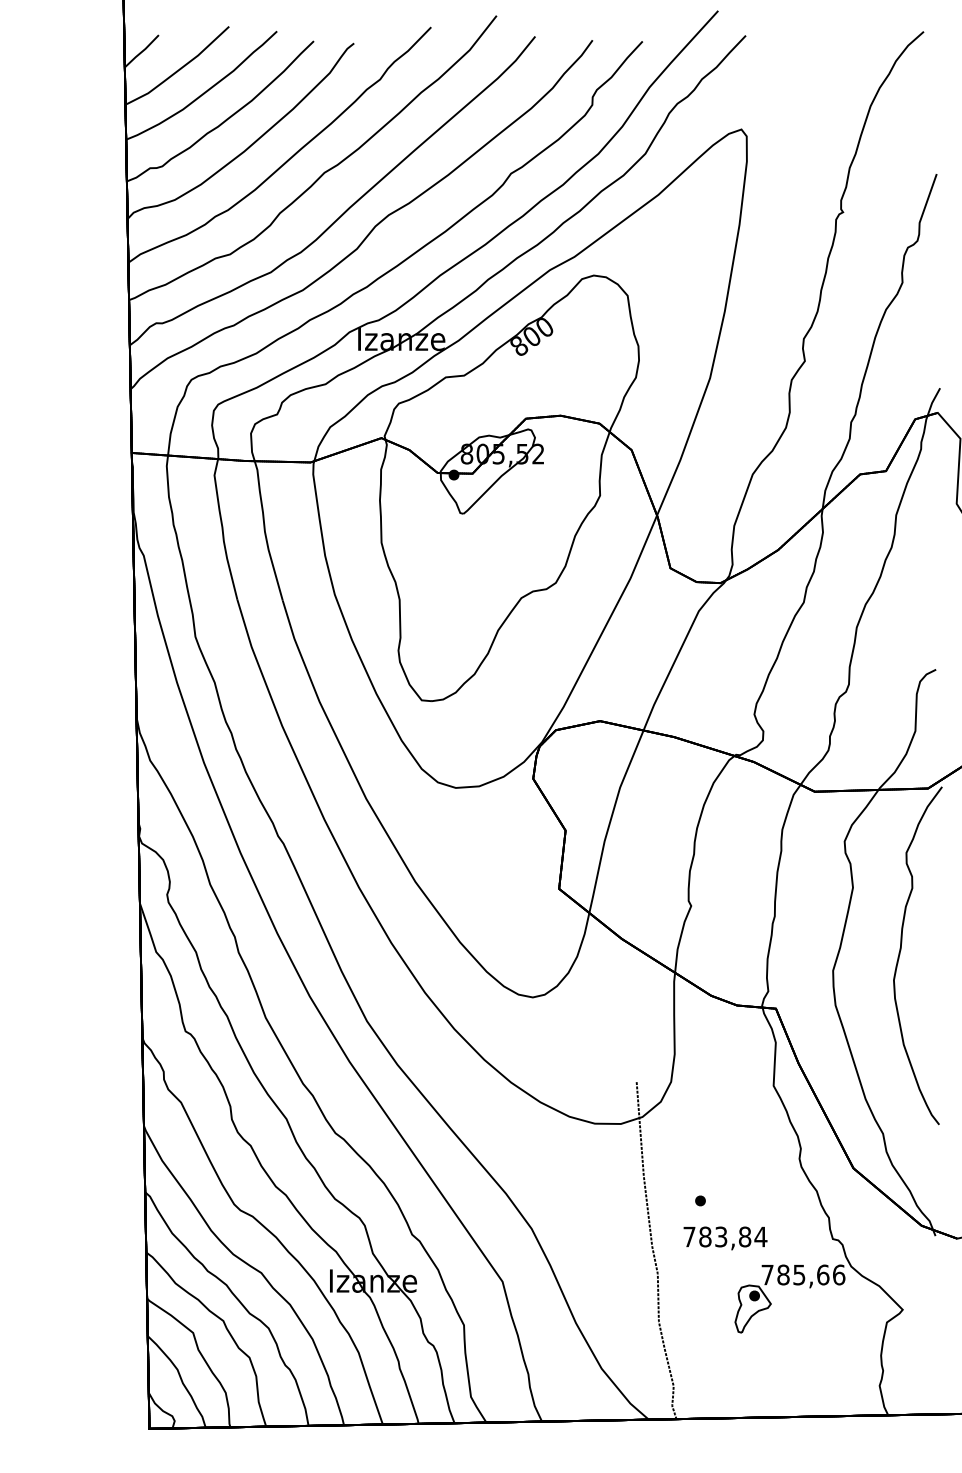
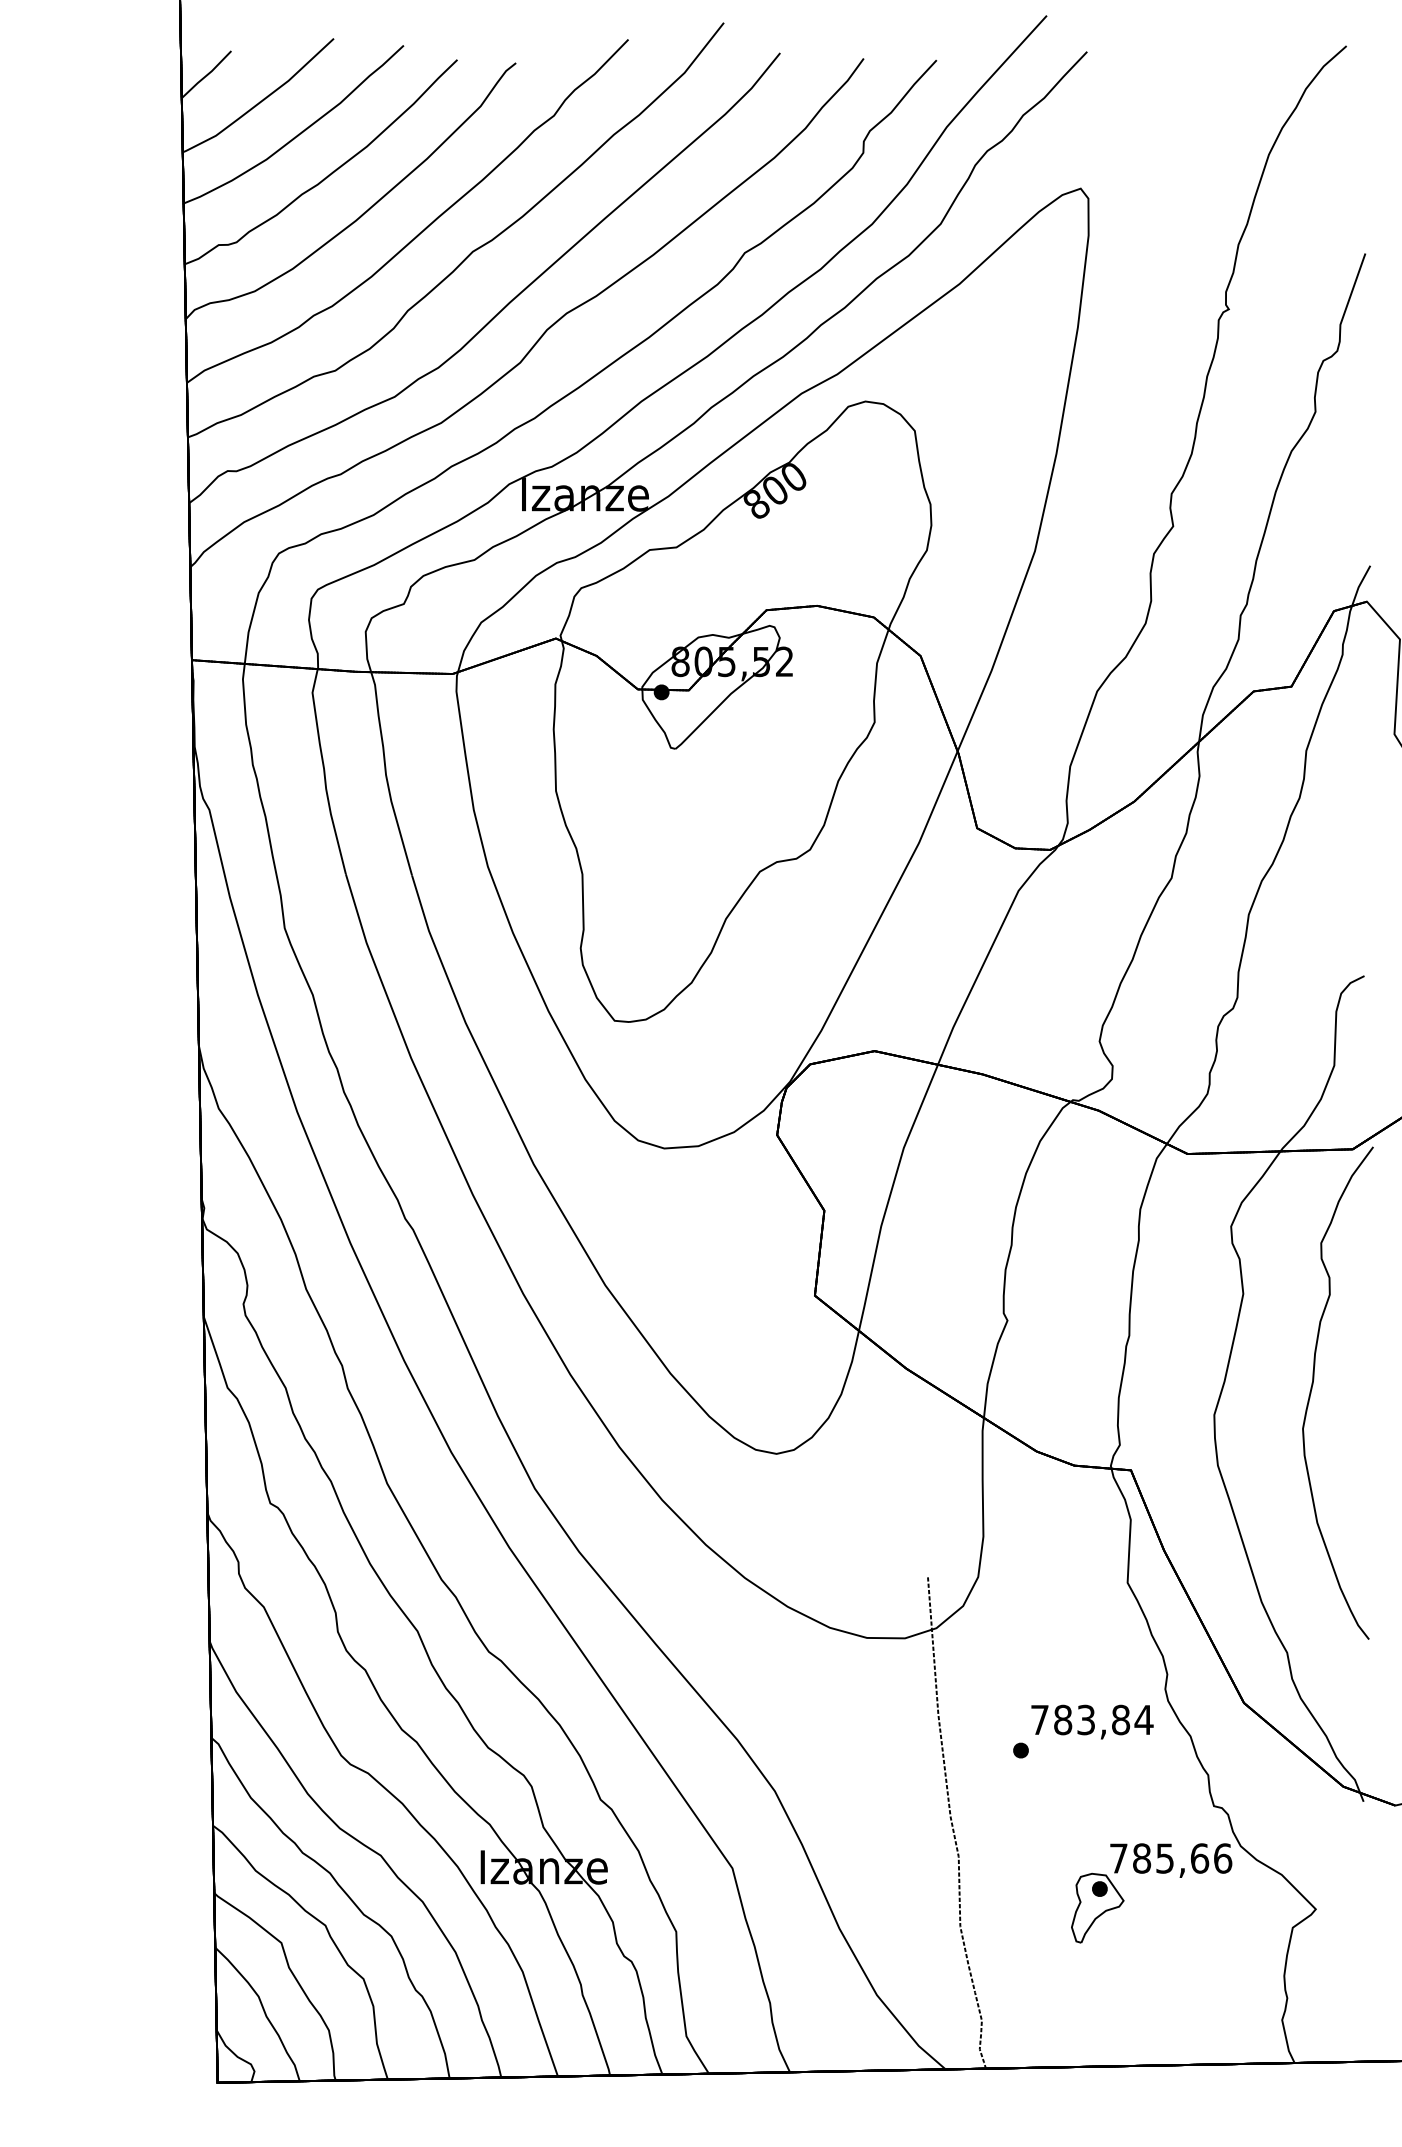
text: (725, 1238) -> (1092, 1722), moved

